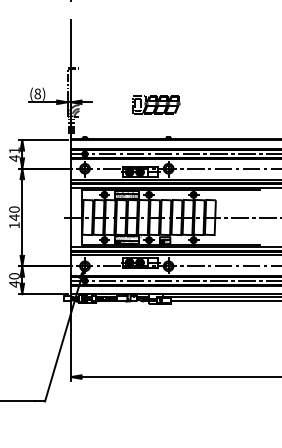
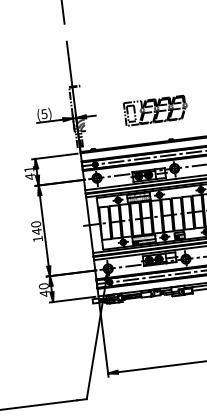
text: (37, 93) -> (44, 113), (8) -> (5)
part: (156, 104) -> (155, 110), size x1.43

